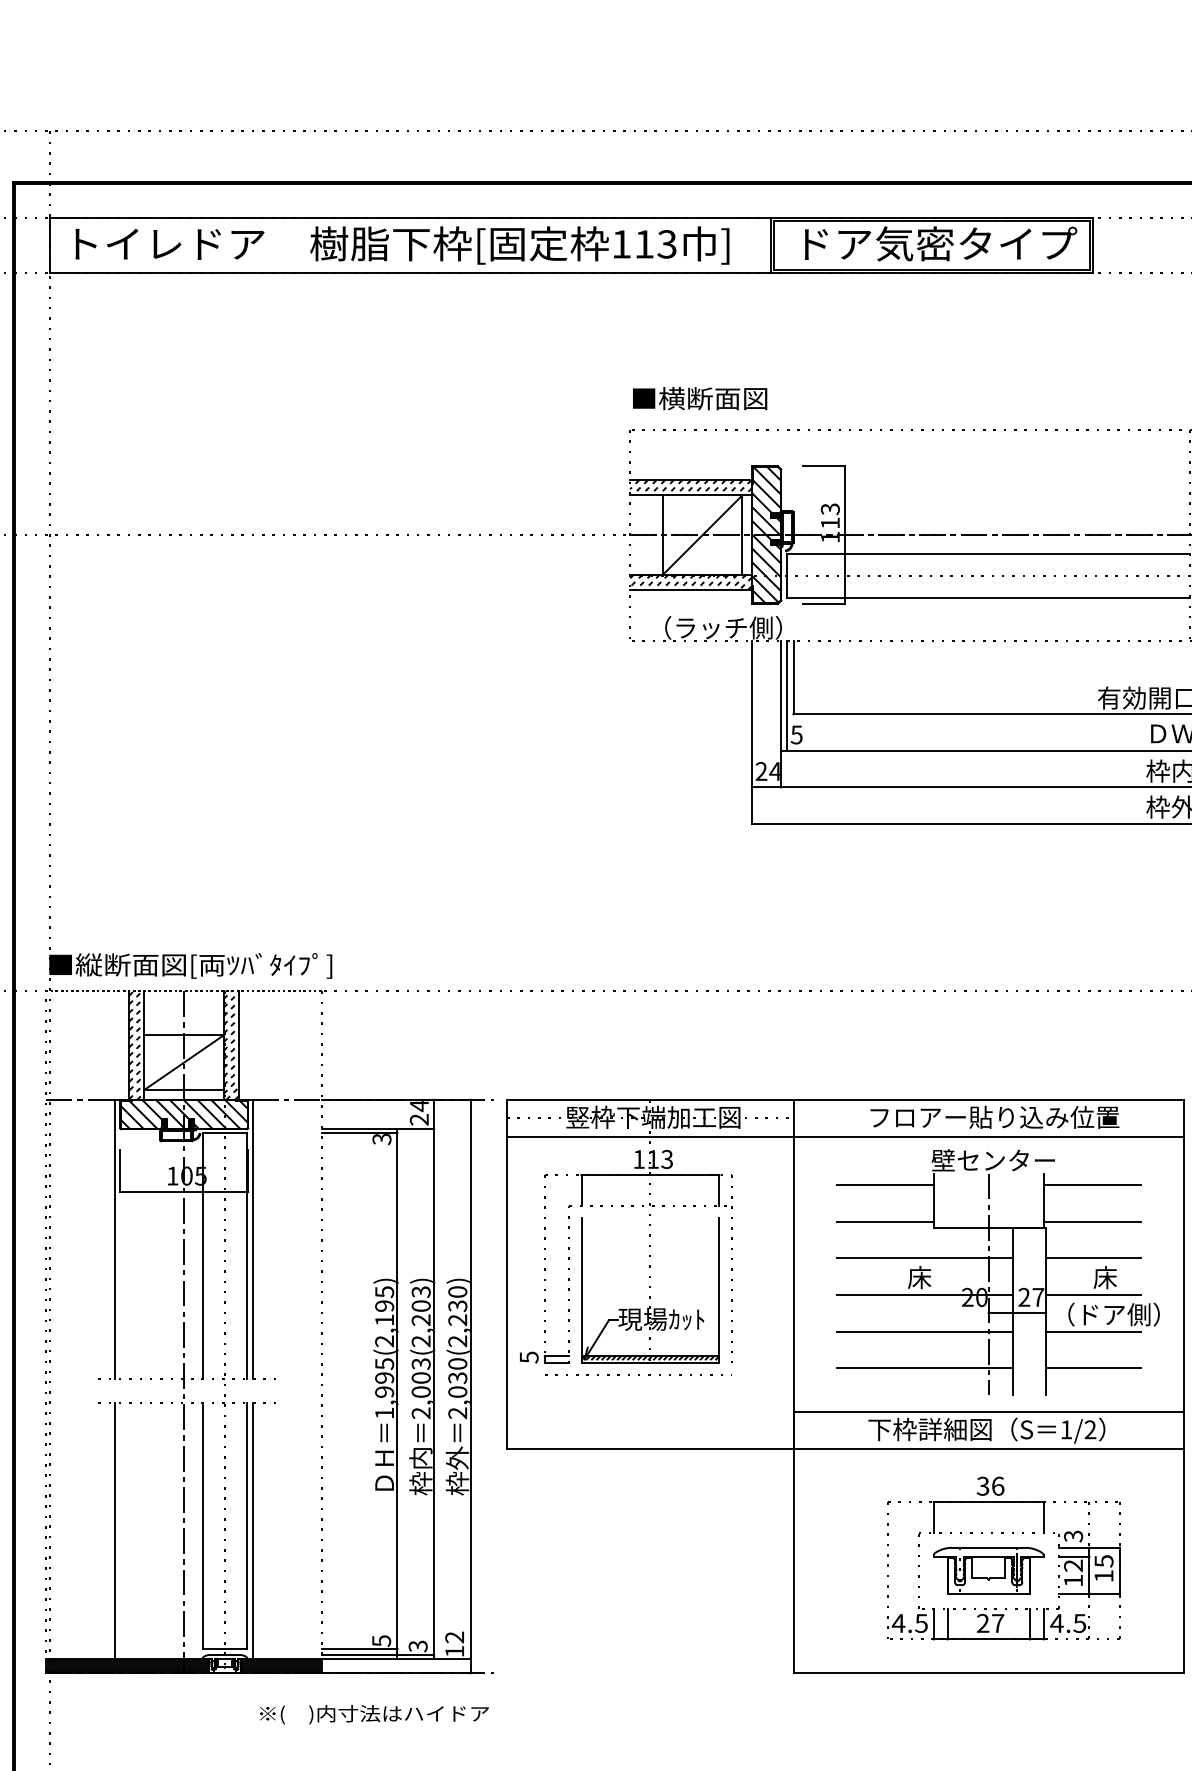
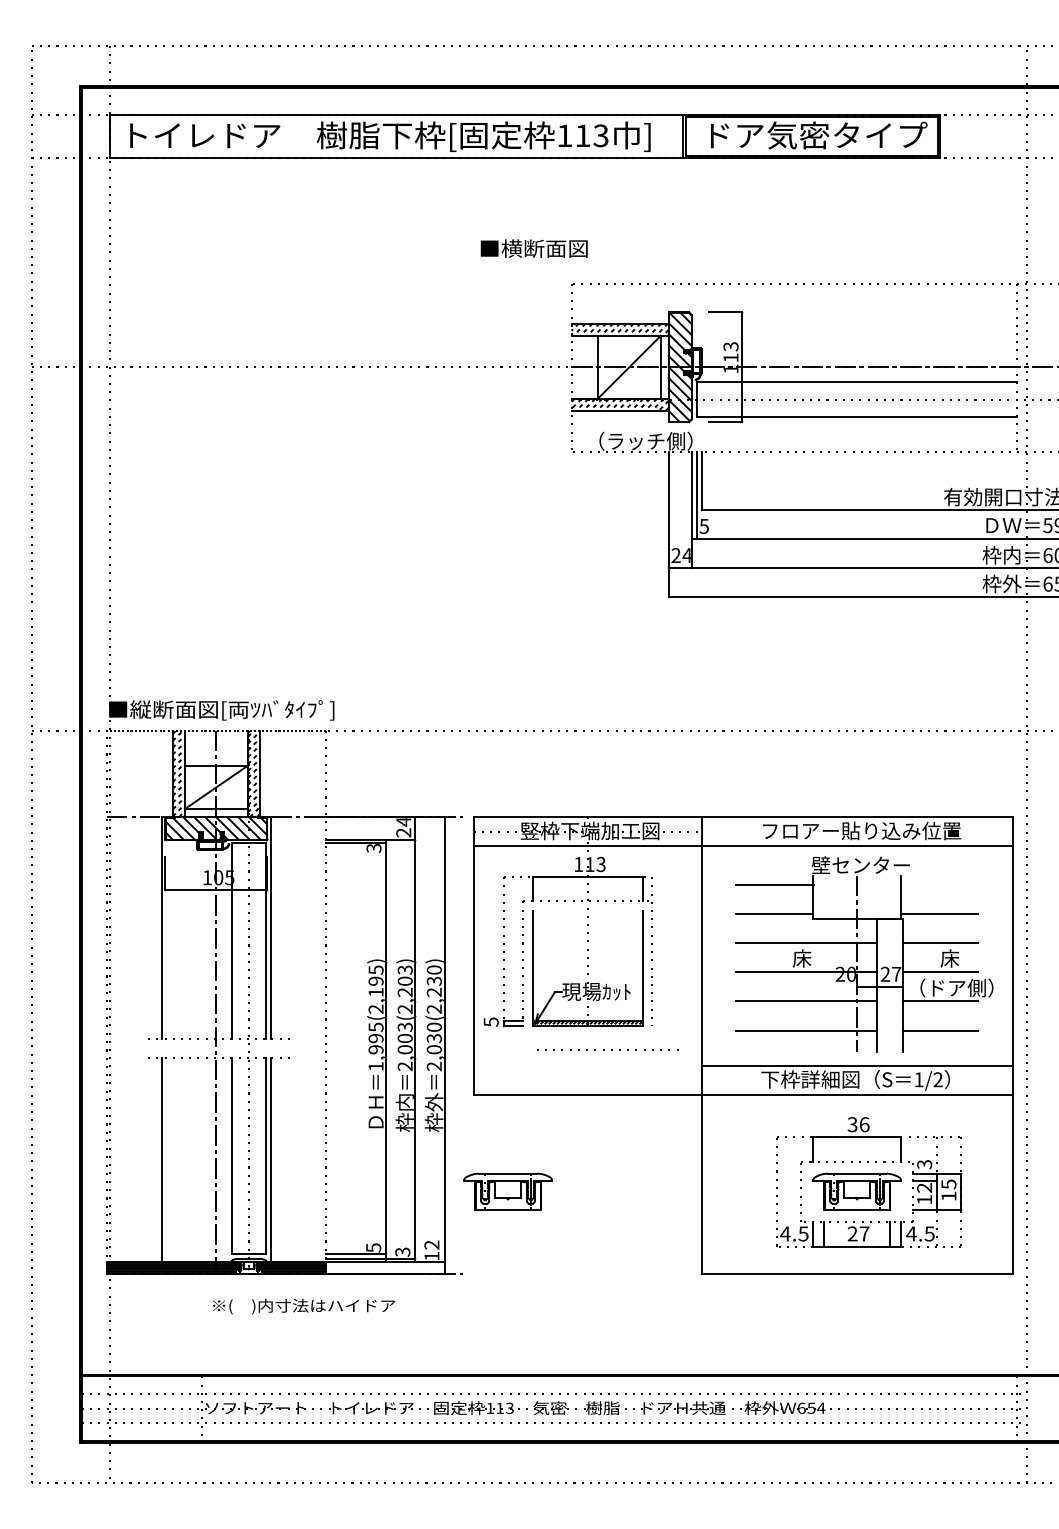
text: (699, 398) -> (533, 248), moved
line: (1092, 1184) -> (939, 884), removed
line: (630, 1374) -> (604, 1049), moved
part: (549, 1570) -> (507, 1191), added
text: (373, 1714) -> (303, 1306), moved

